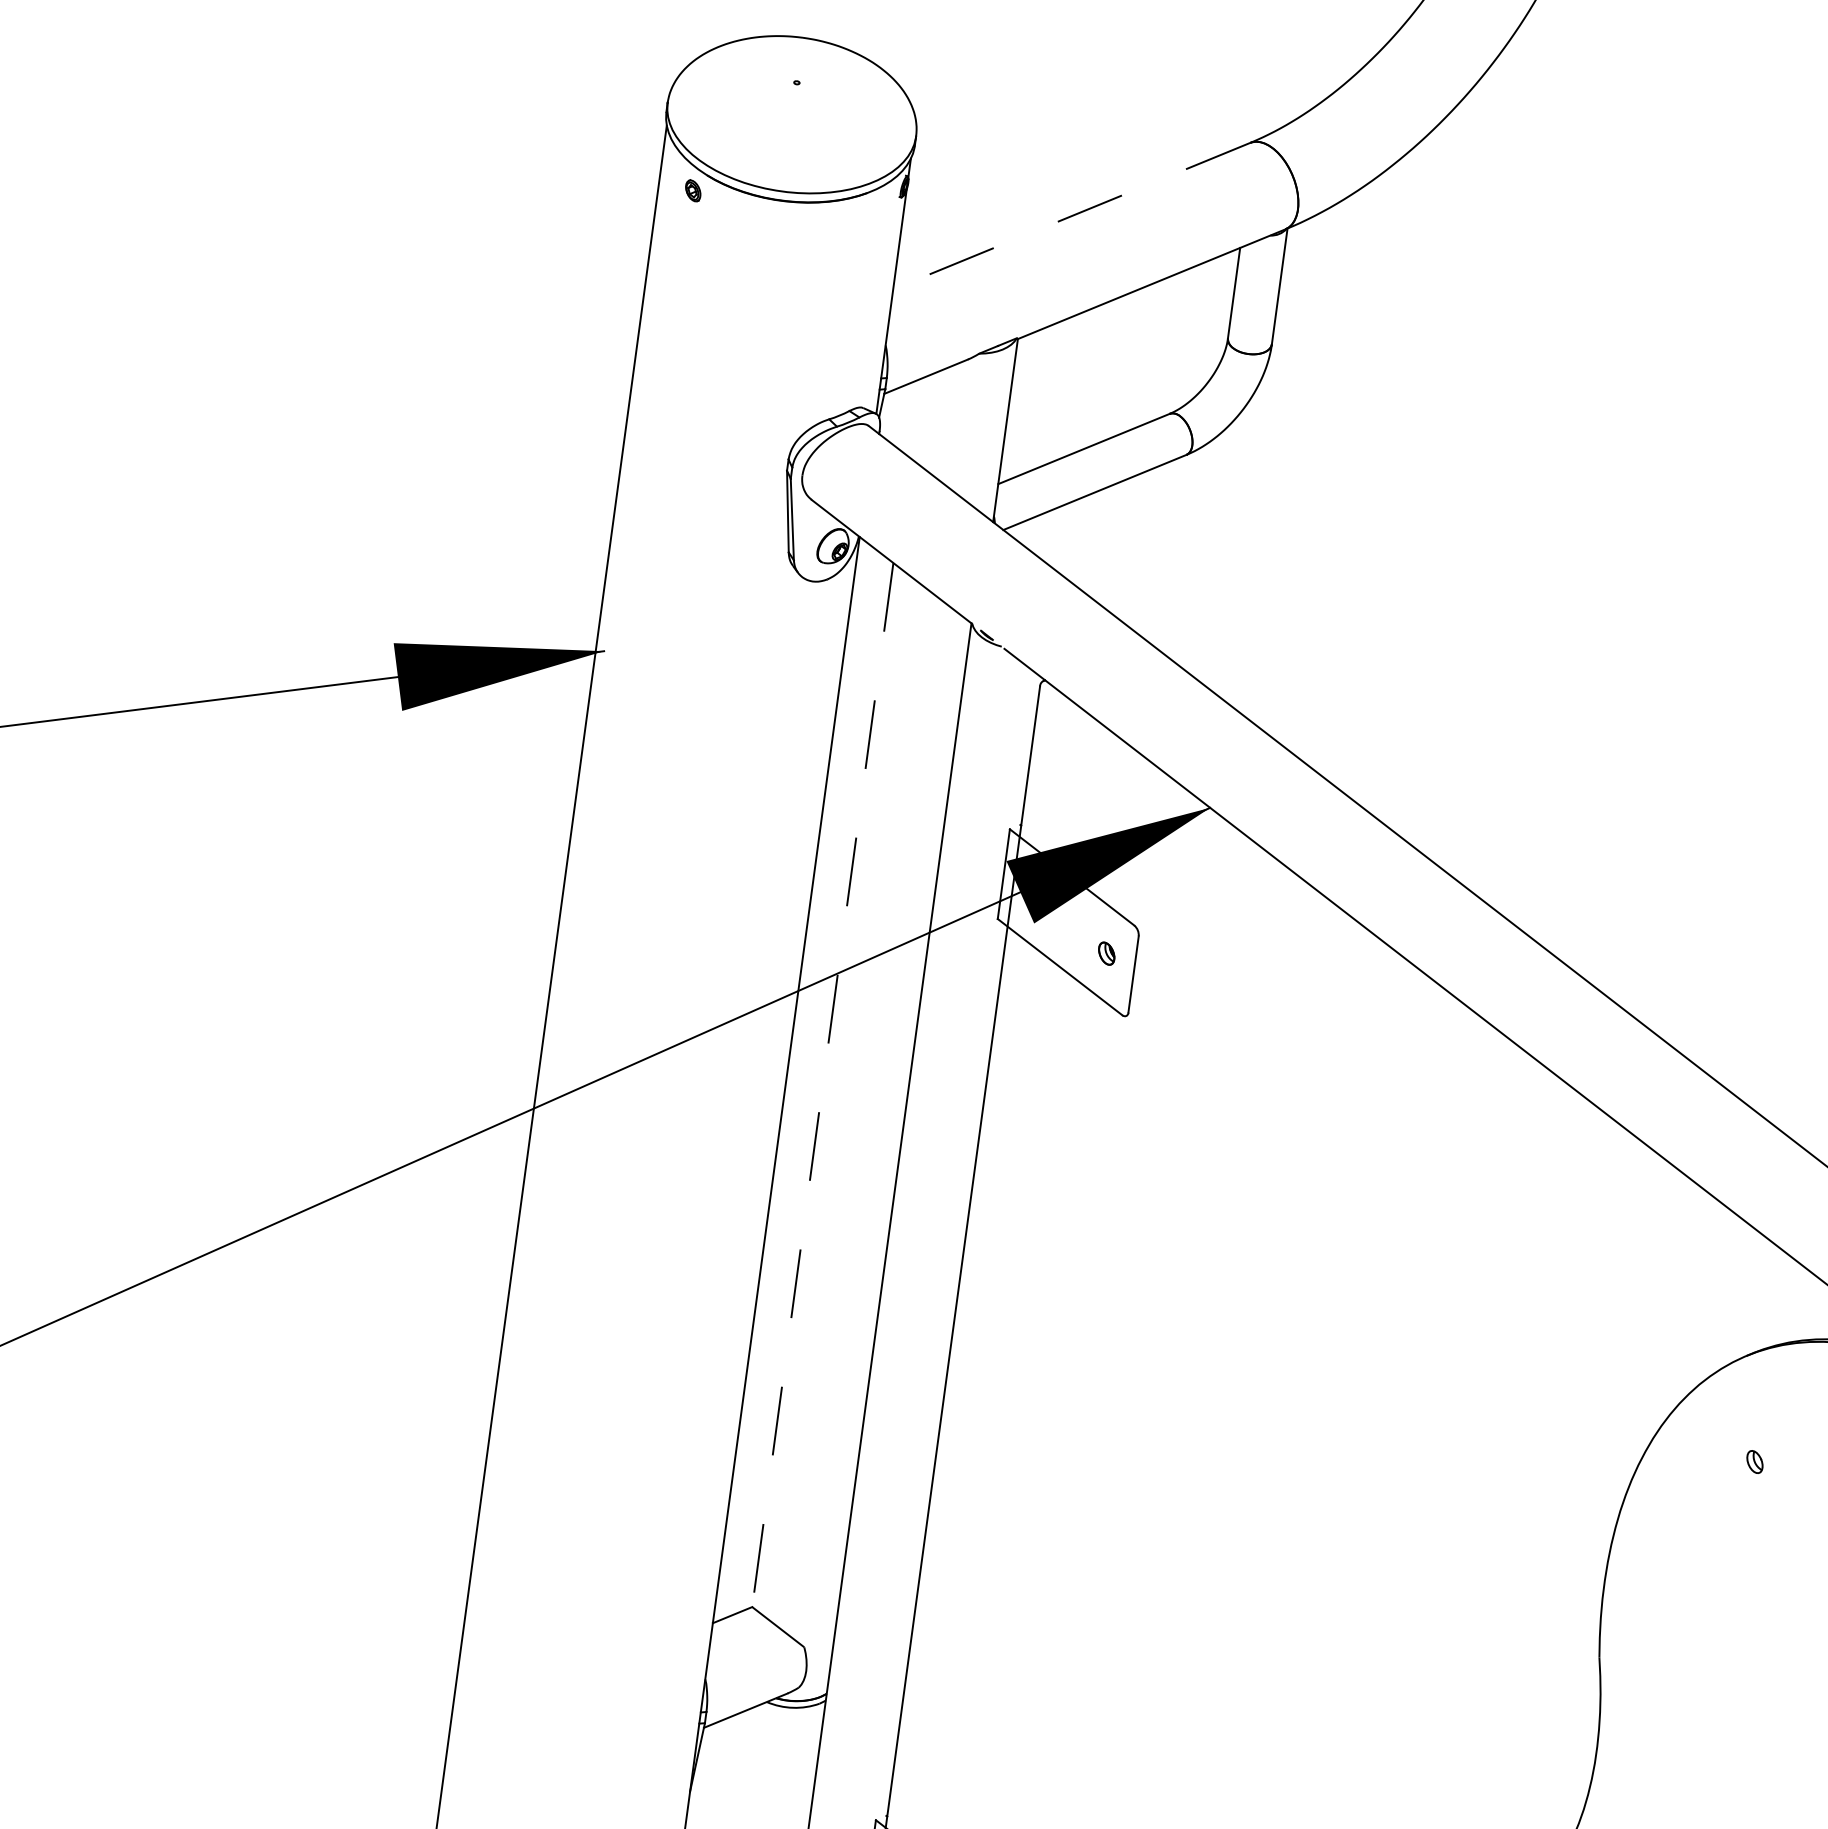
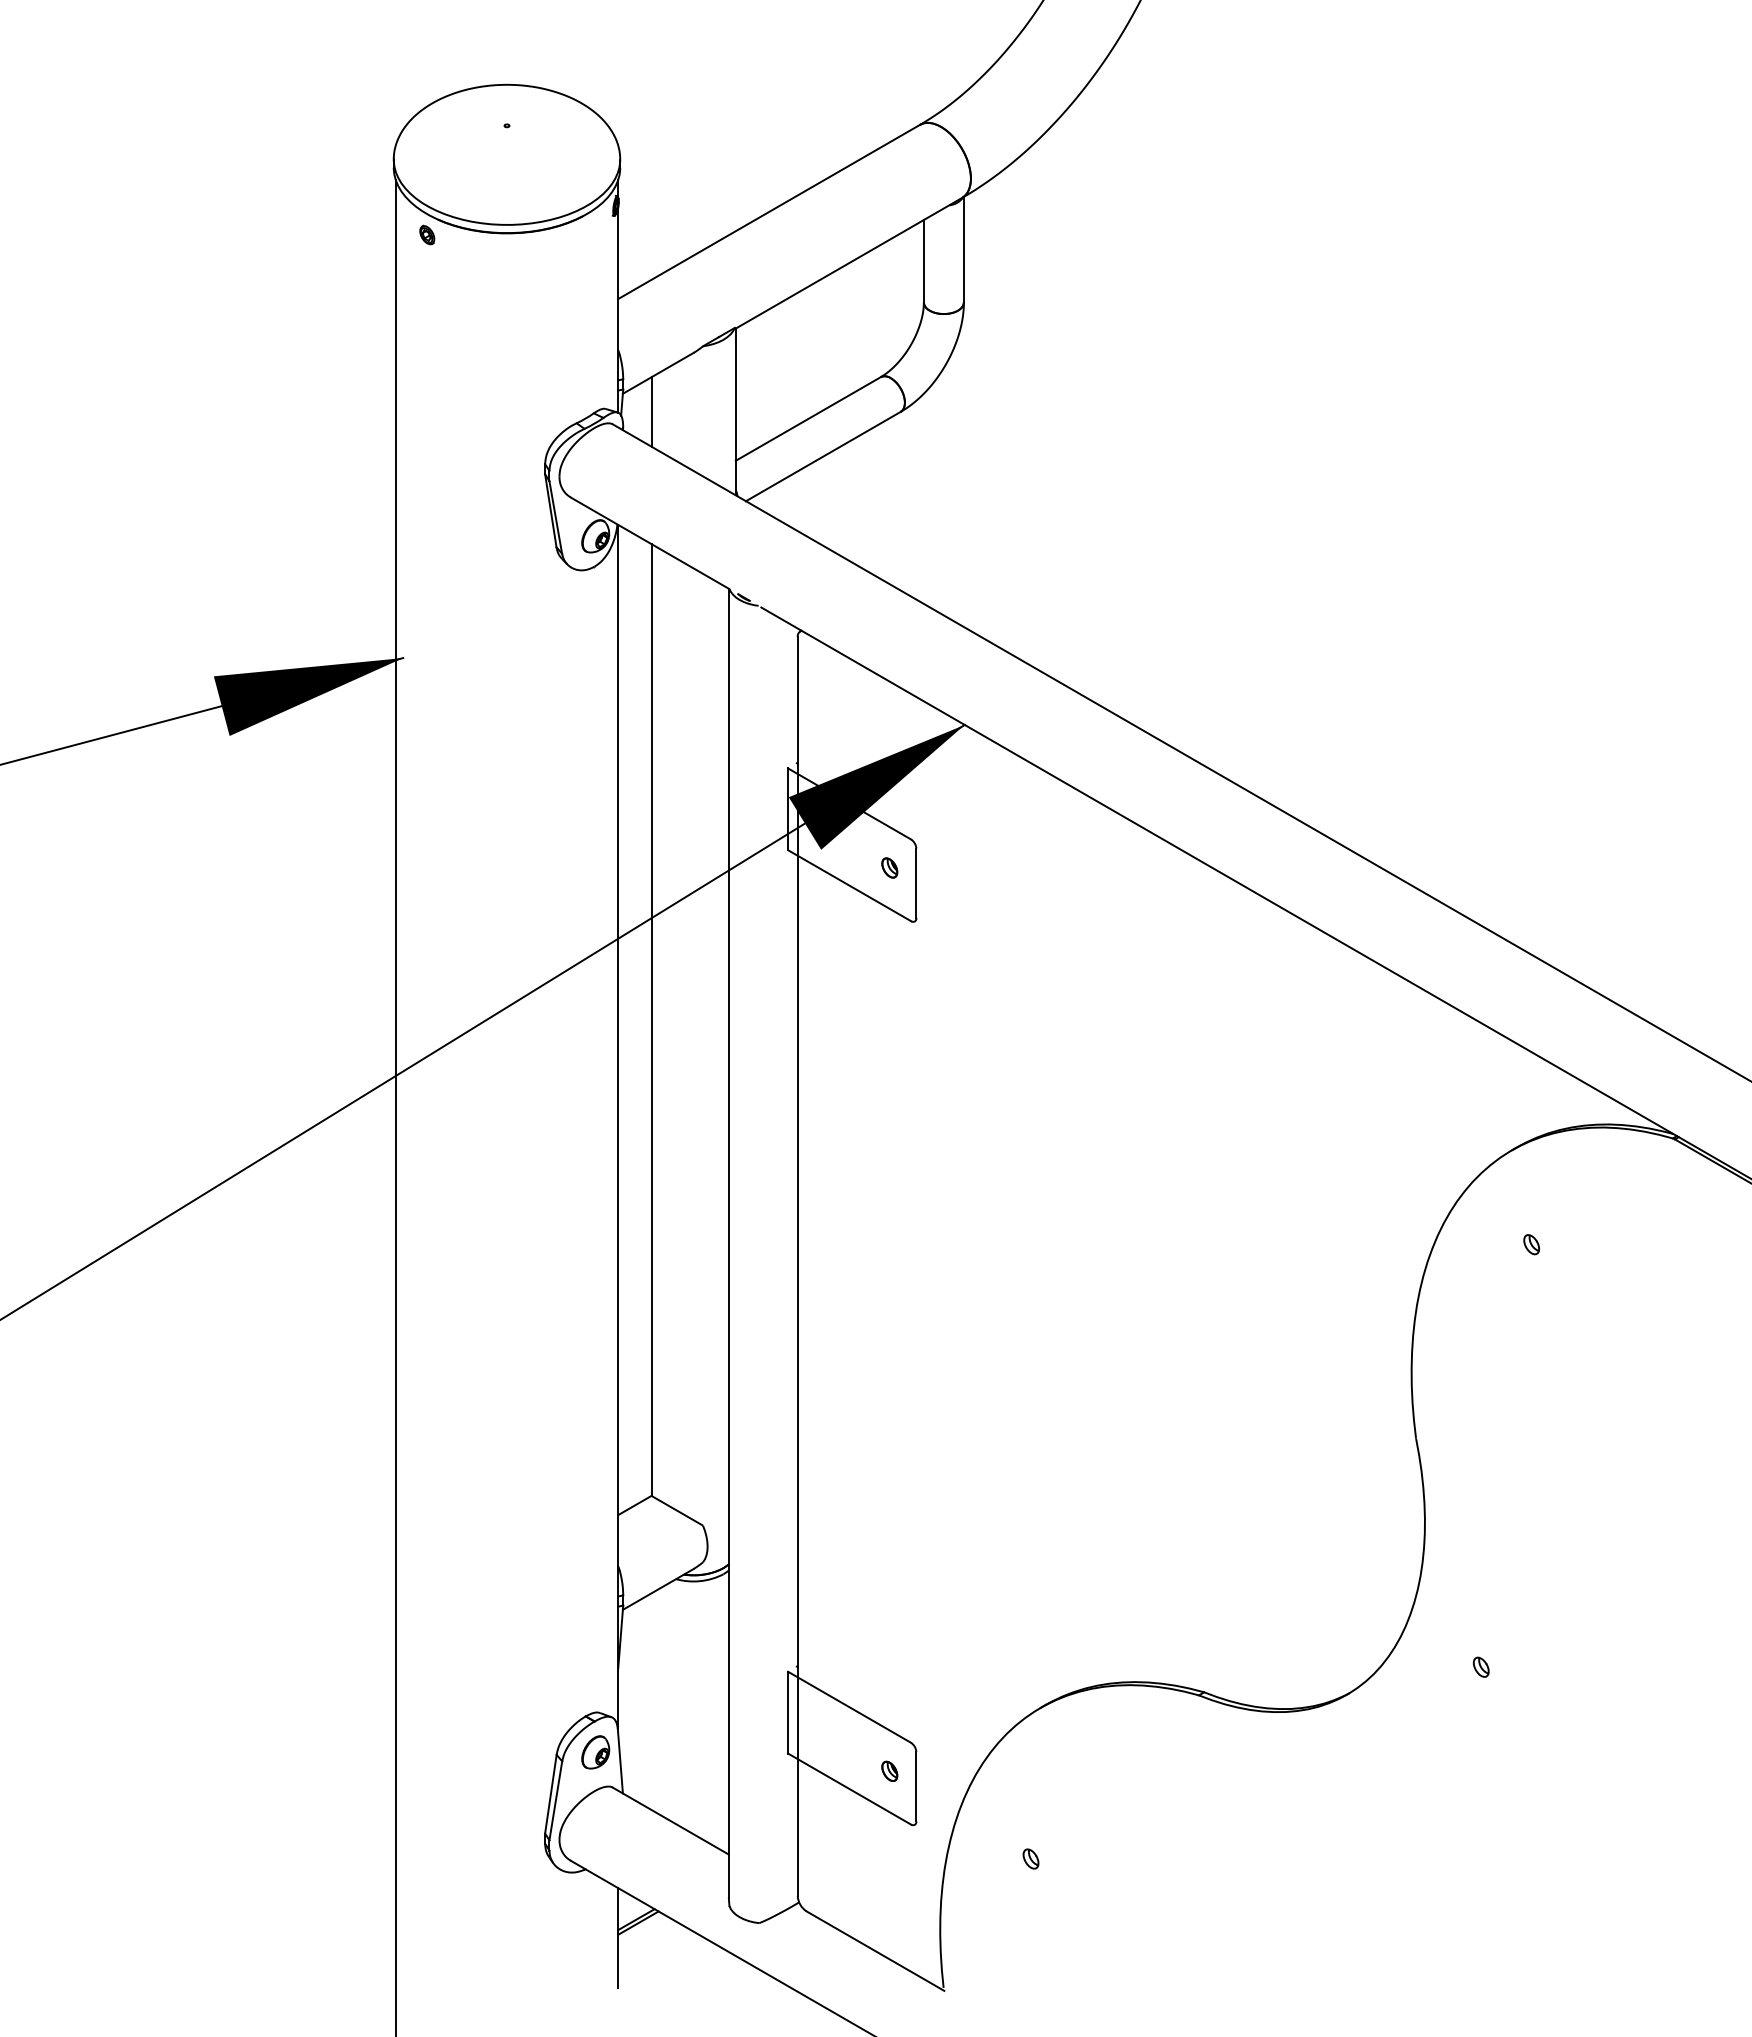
line: (1070, 216) -> (768, 212), dashed -> solid
line: (913, 417) -> (651, 411), added
line: (822, 1085) -> (651, 1020), dashed -> solid

